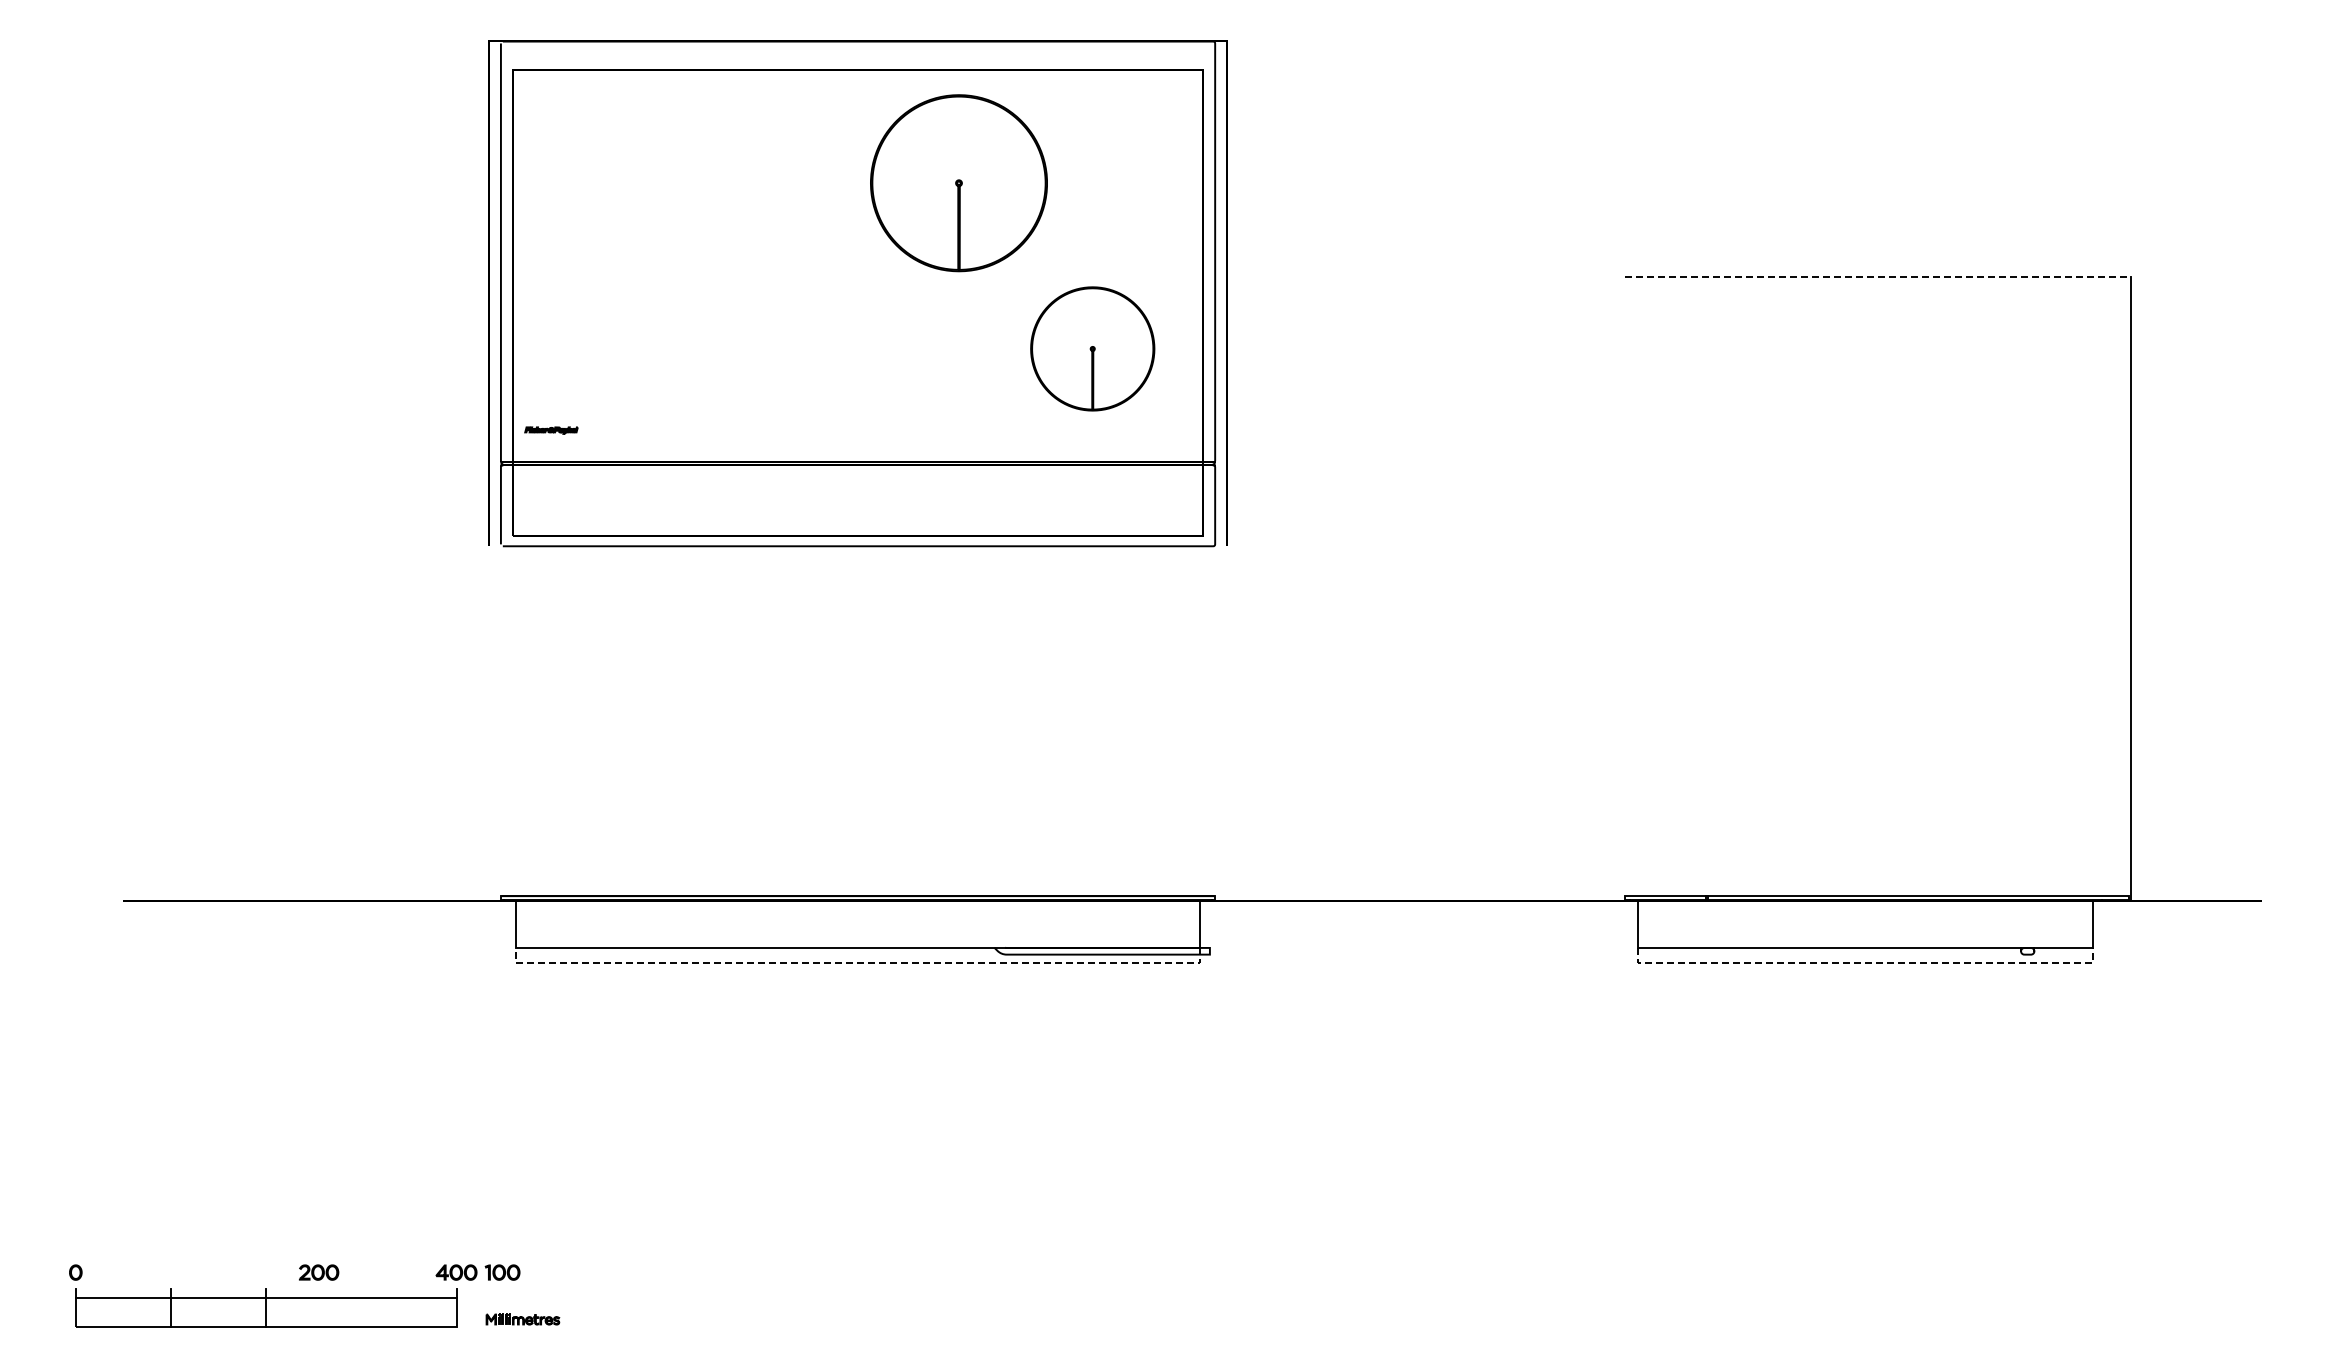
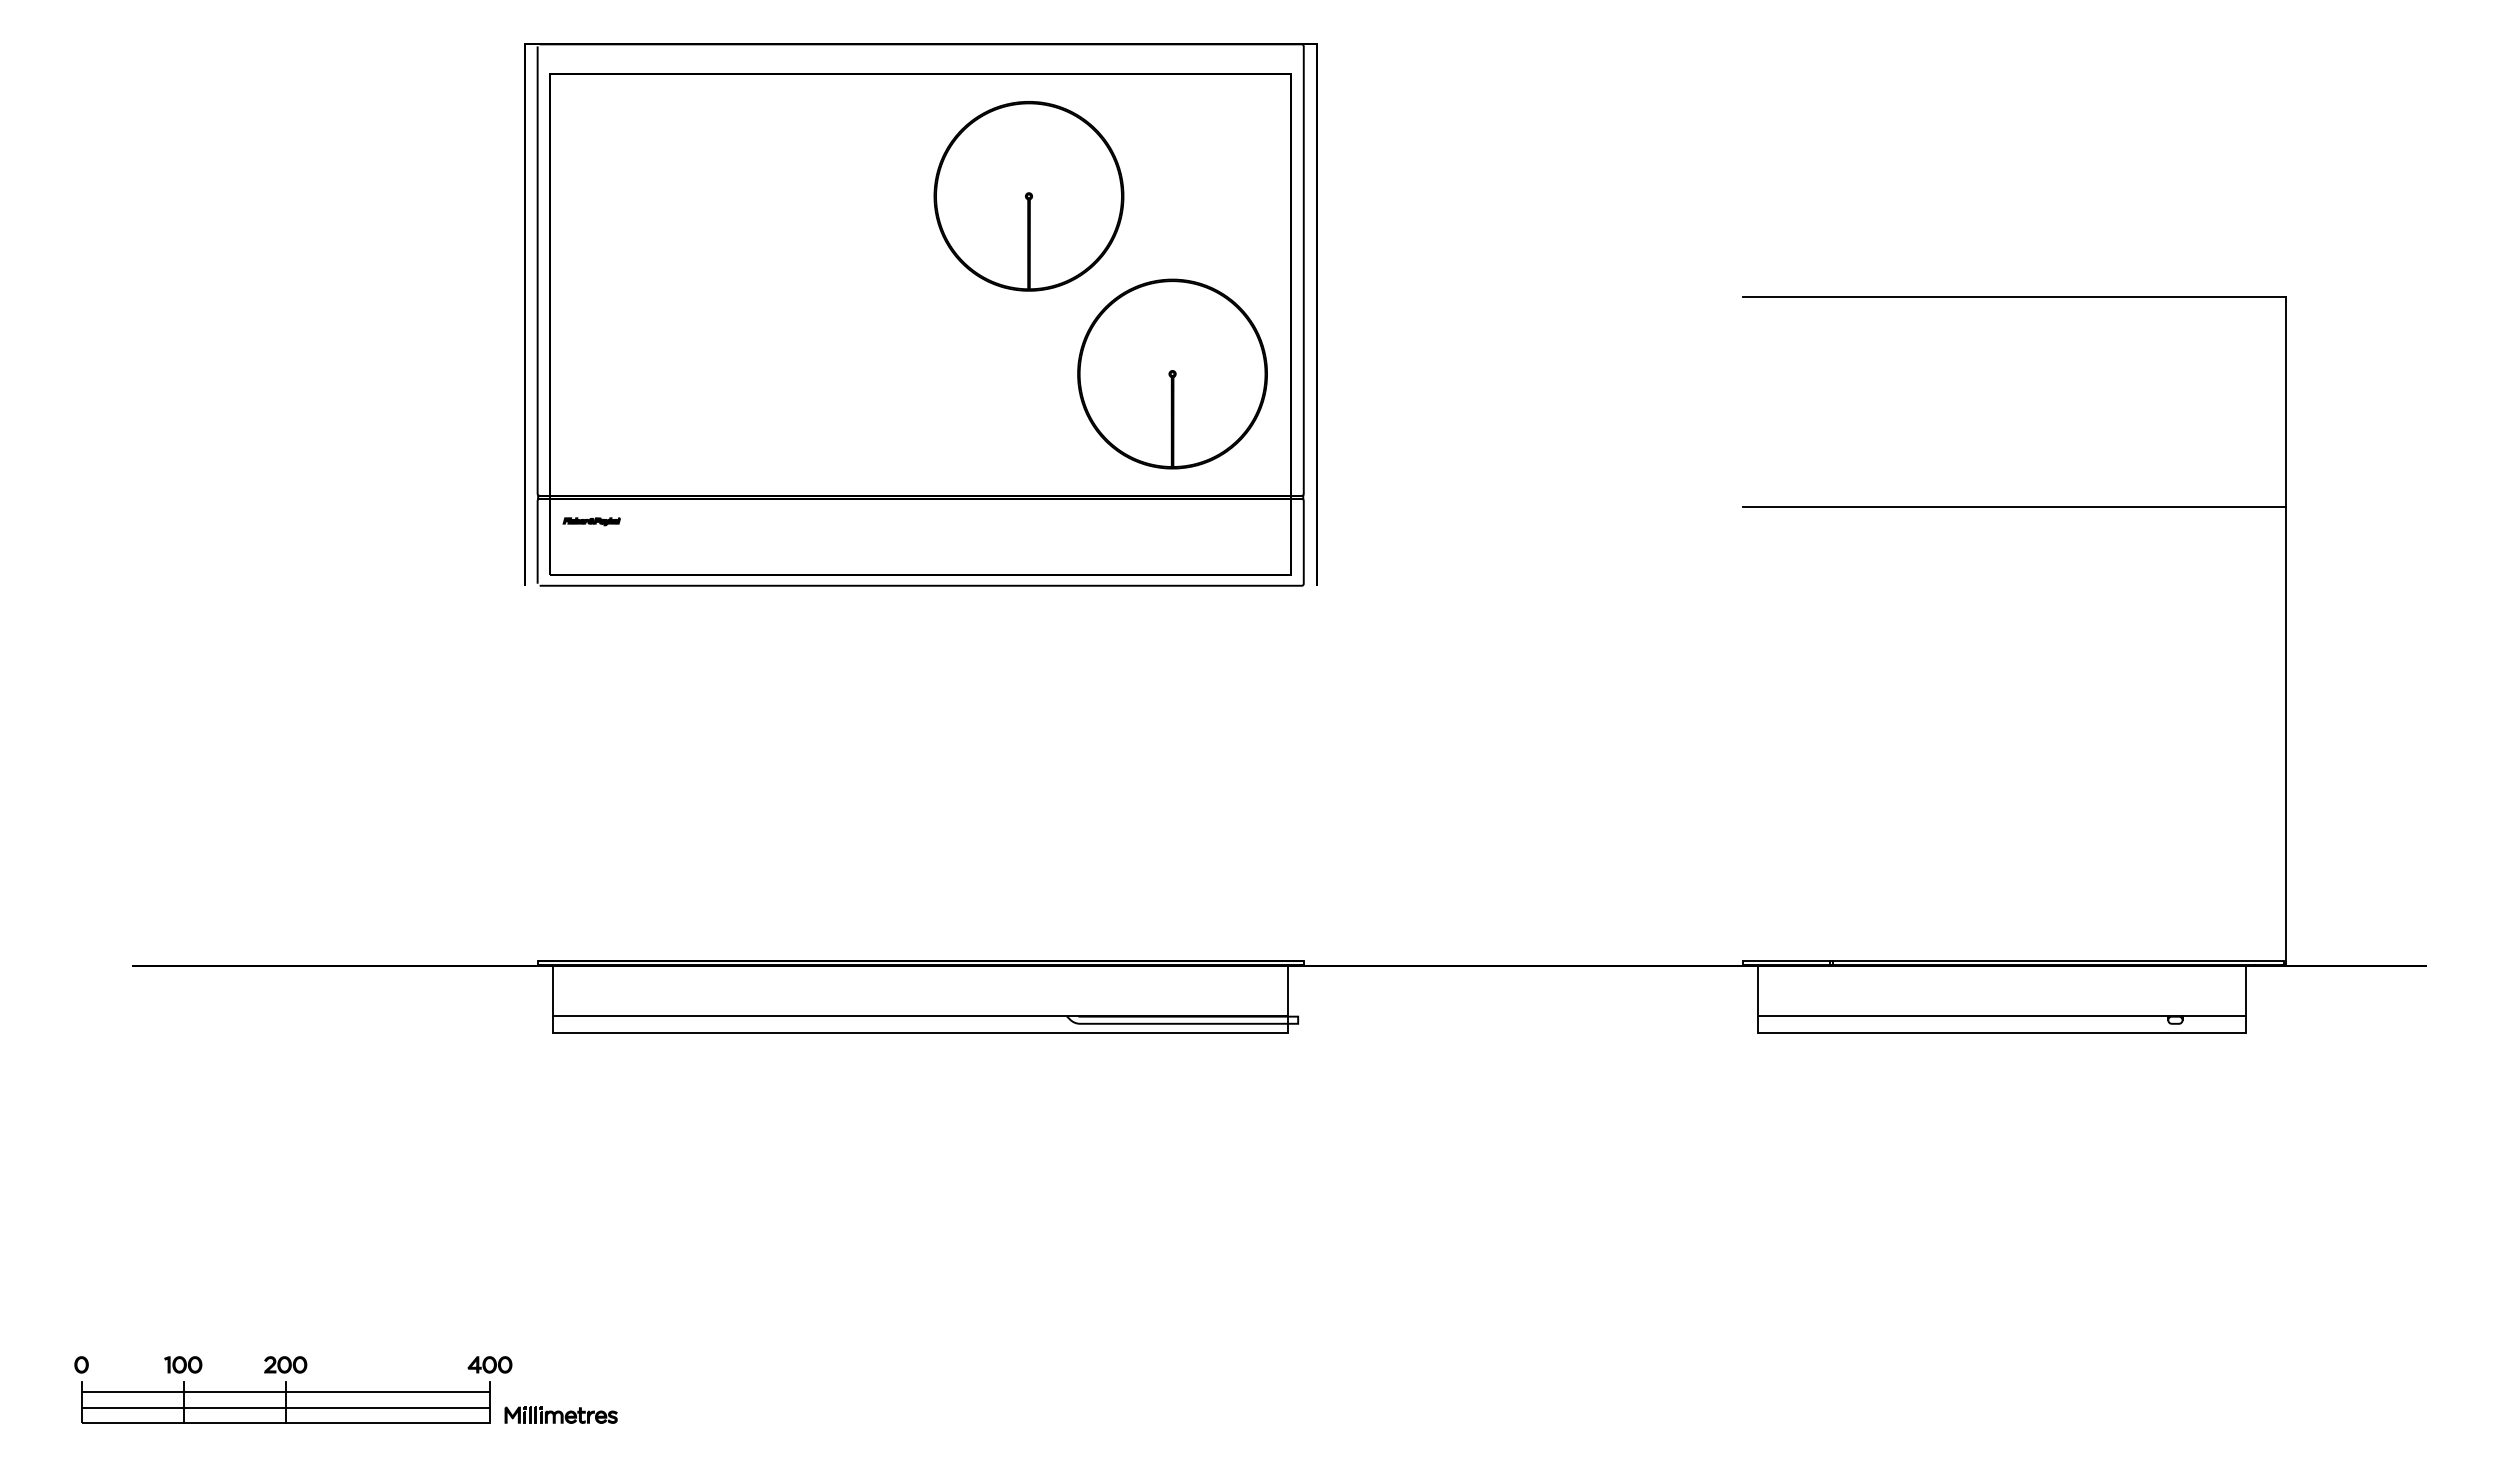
line: (1878, 277) -> (2015, 297), dashed -> solid
part: (1092, 348) -> (1172, 373), size x1.43
part: (551, 430) -> (591, 521), moved
line: (1877, 472) -> (2014, 506), added
line: (857, 963) -> (920, 1033), dashed -> solid
line: (1866, 963) -> (2002, 1033), dashed -> solid
part: (319, 1272) -> (286, 1364), moved
part: (502, 1272) -> (183, 1364), moved
line: (265, 1312) -> (285, 1407), added
part: (522, 1319) -> (560, 1415), size x1.43

